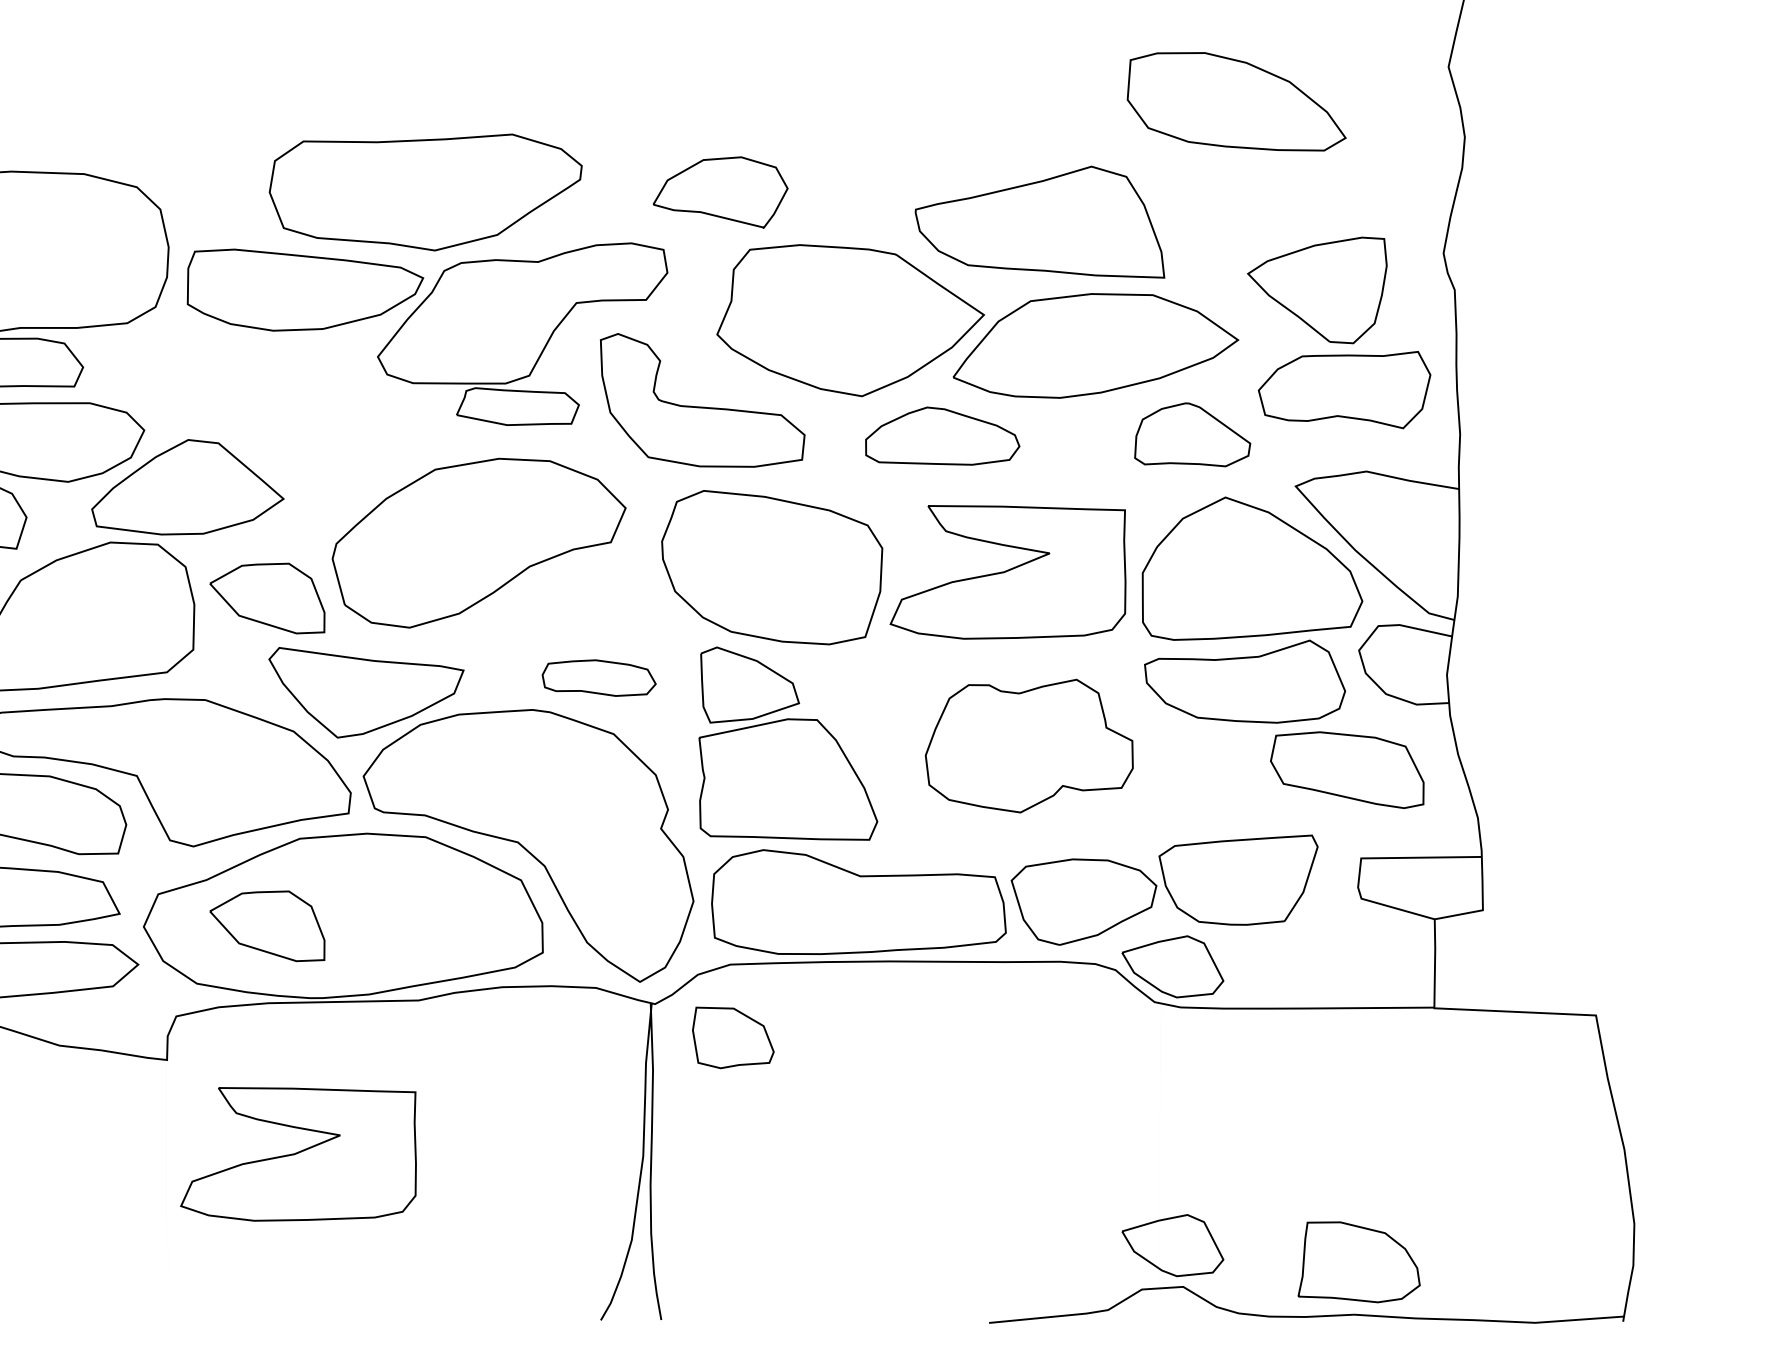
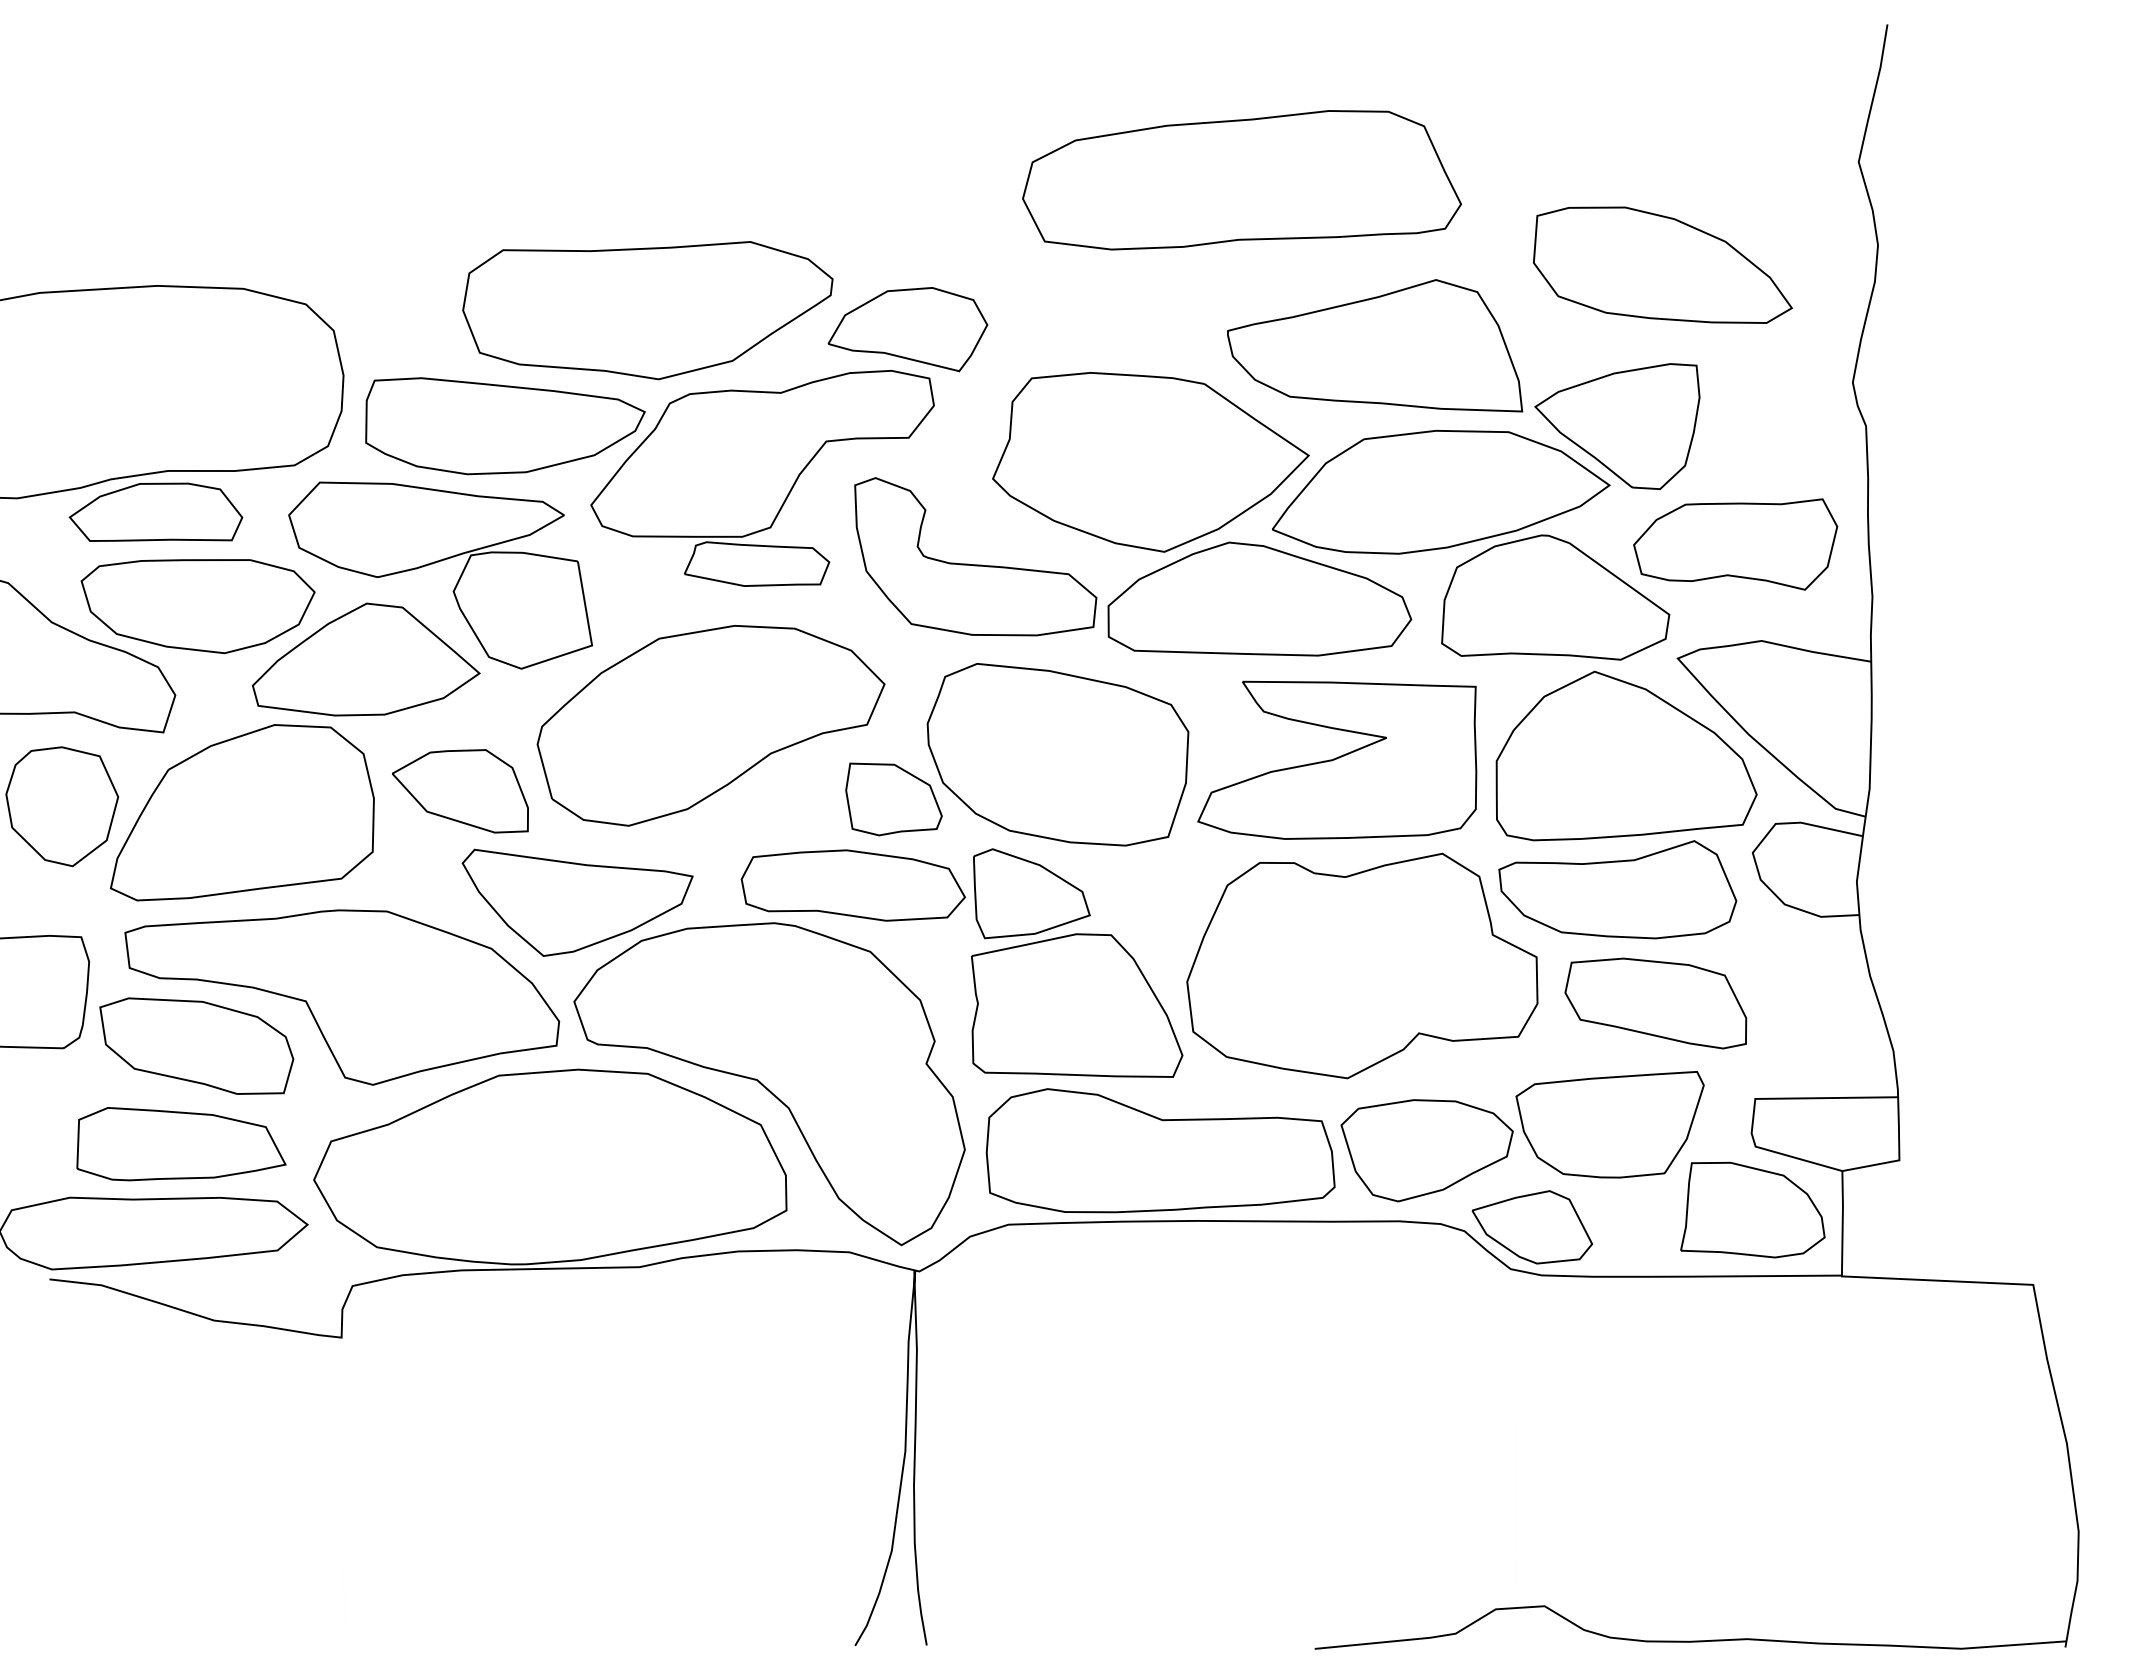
part: (927, 82) -> (1241, 180), added
part: (1236, 101) -> (1662, 264), moved
part: (720, 192) -> (907, 329), moved
part: (1317, 290) -> (1617, 426), moved
part: (246, 406) -> (435, 563), added
part: (1192, 434) -> (1555, 597), size x1.67
part: (942, 435) -> (1259, 598), size x1.67
part: (598, 678) -> (852, 885), size x1.67
part: (1029, 745) -> (1362, 965), size x1.43
part: (1347, 770) -> (1655, 1003), moved
part: (267, 926) -> (460, 1179), removed
part: (732, 1037) -> (893, 799), moved
part: (298, 1153) -> (497, 1448), removed
part: (1173, 1245) -> (1532, 1557), removed
part: (1358, 1261) -> (1752, 1209), moved

